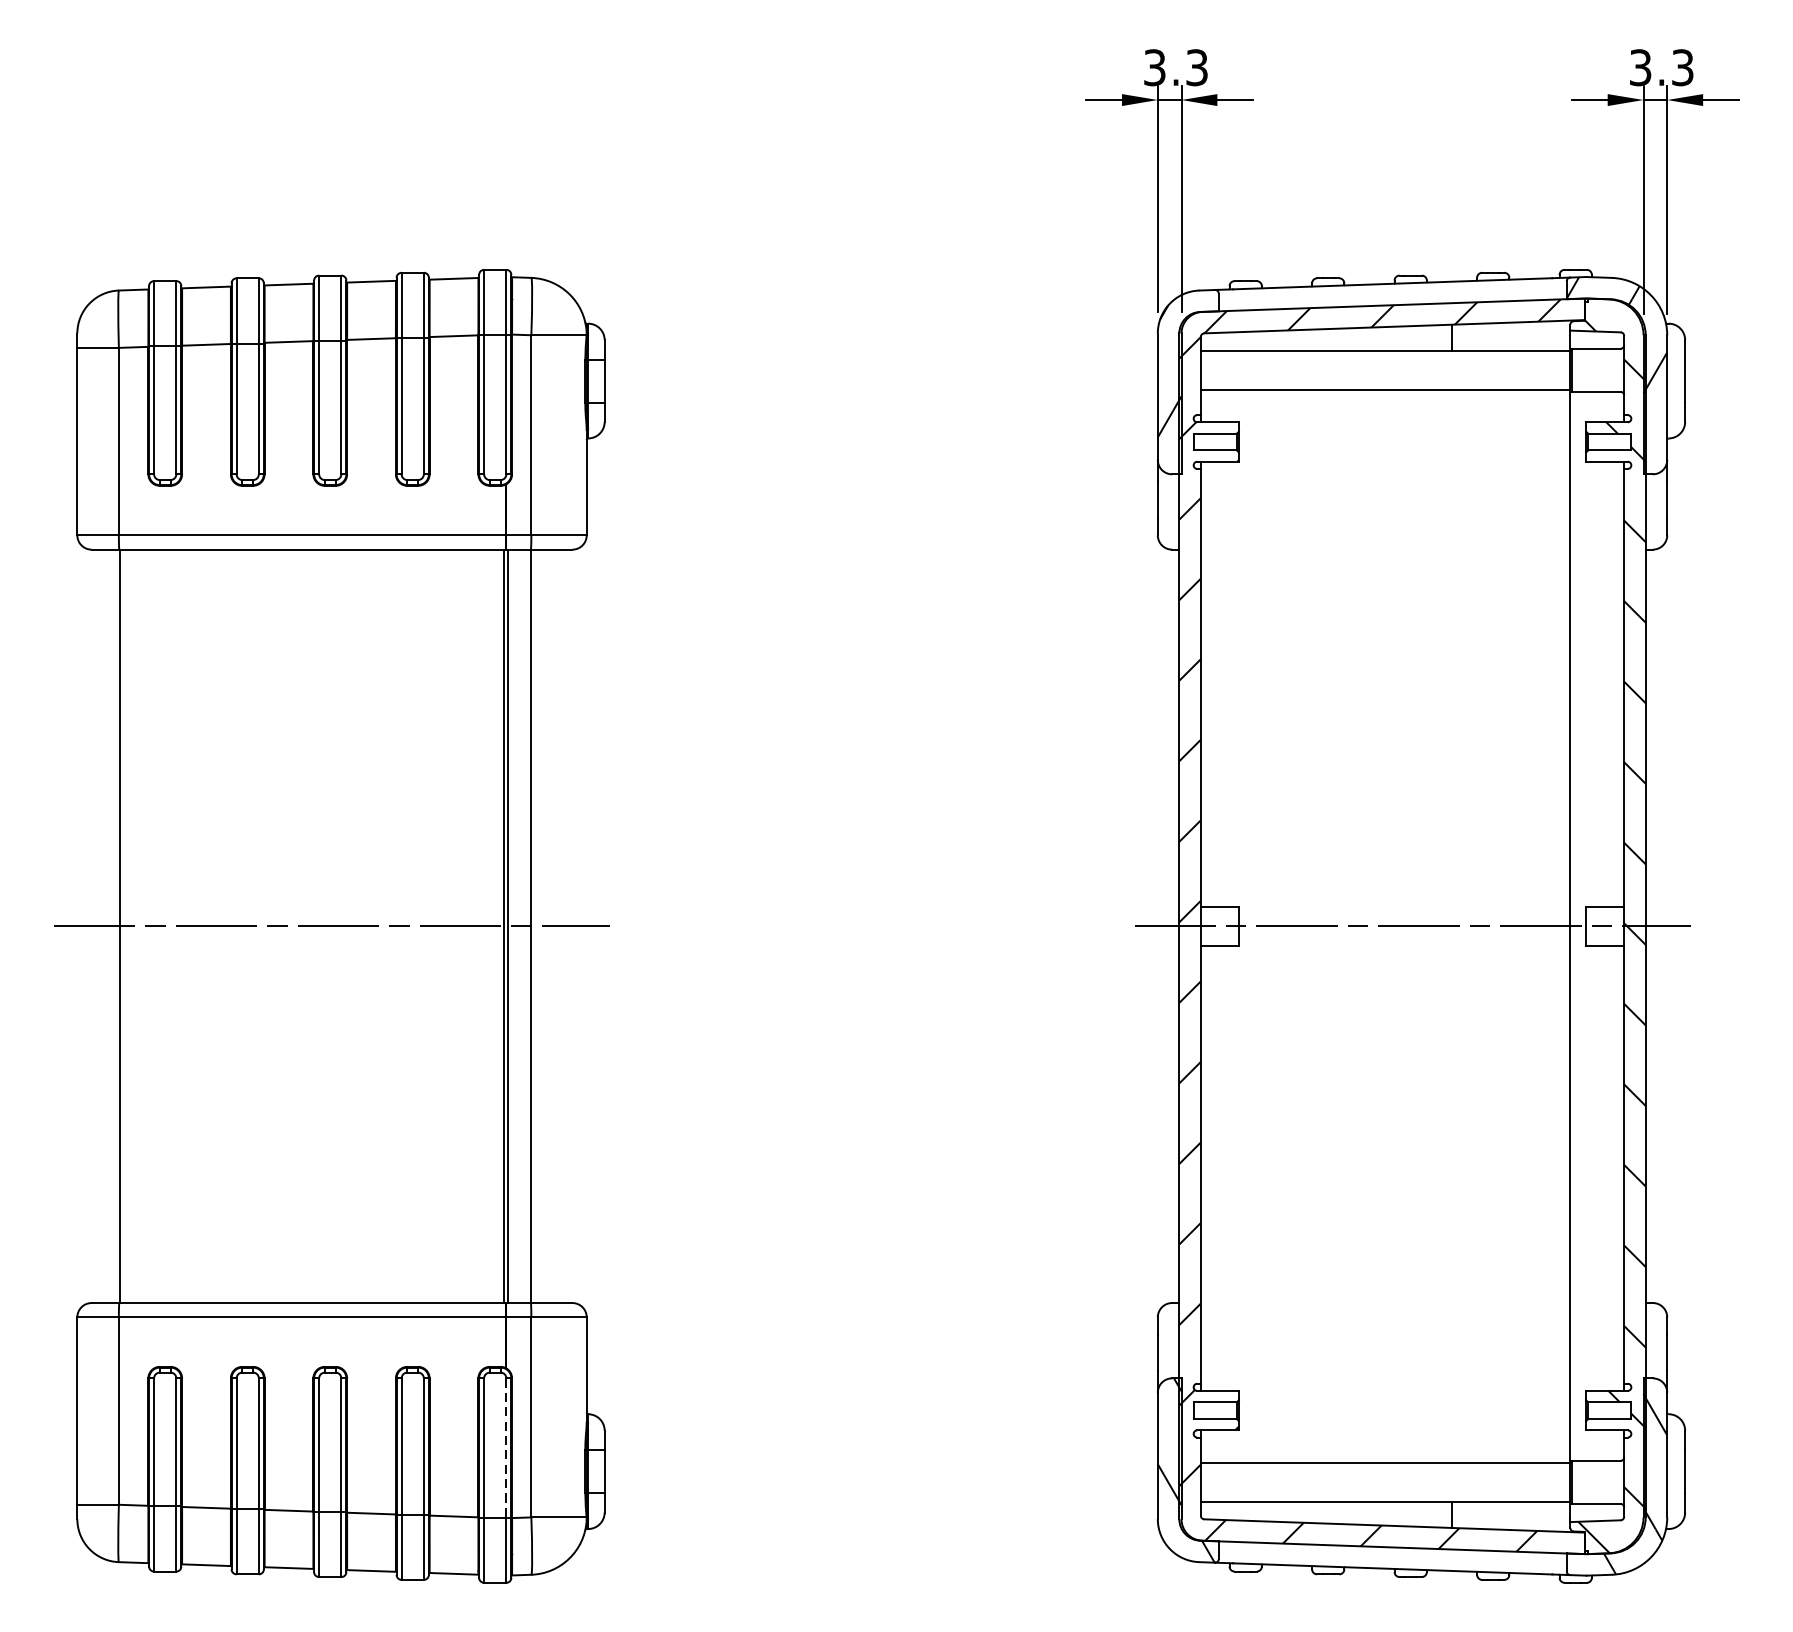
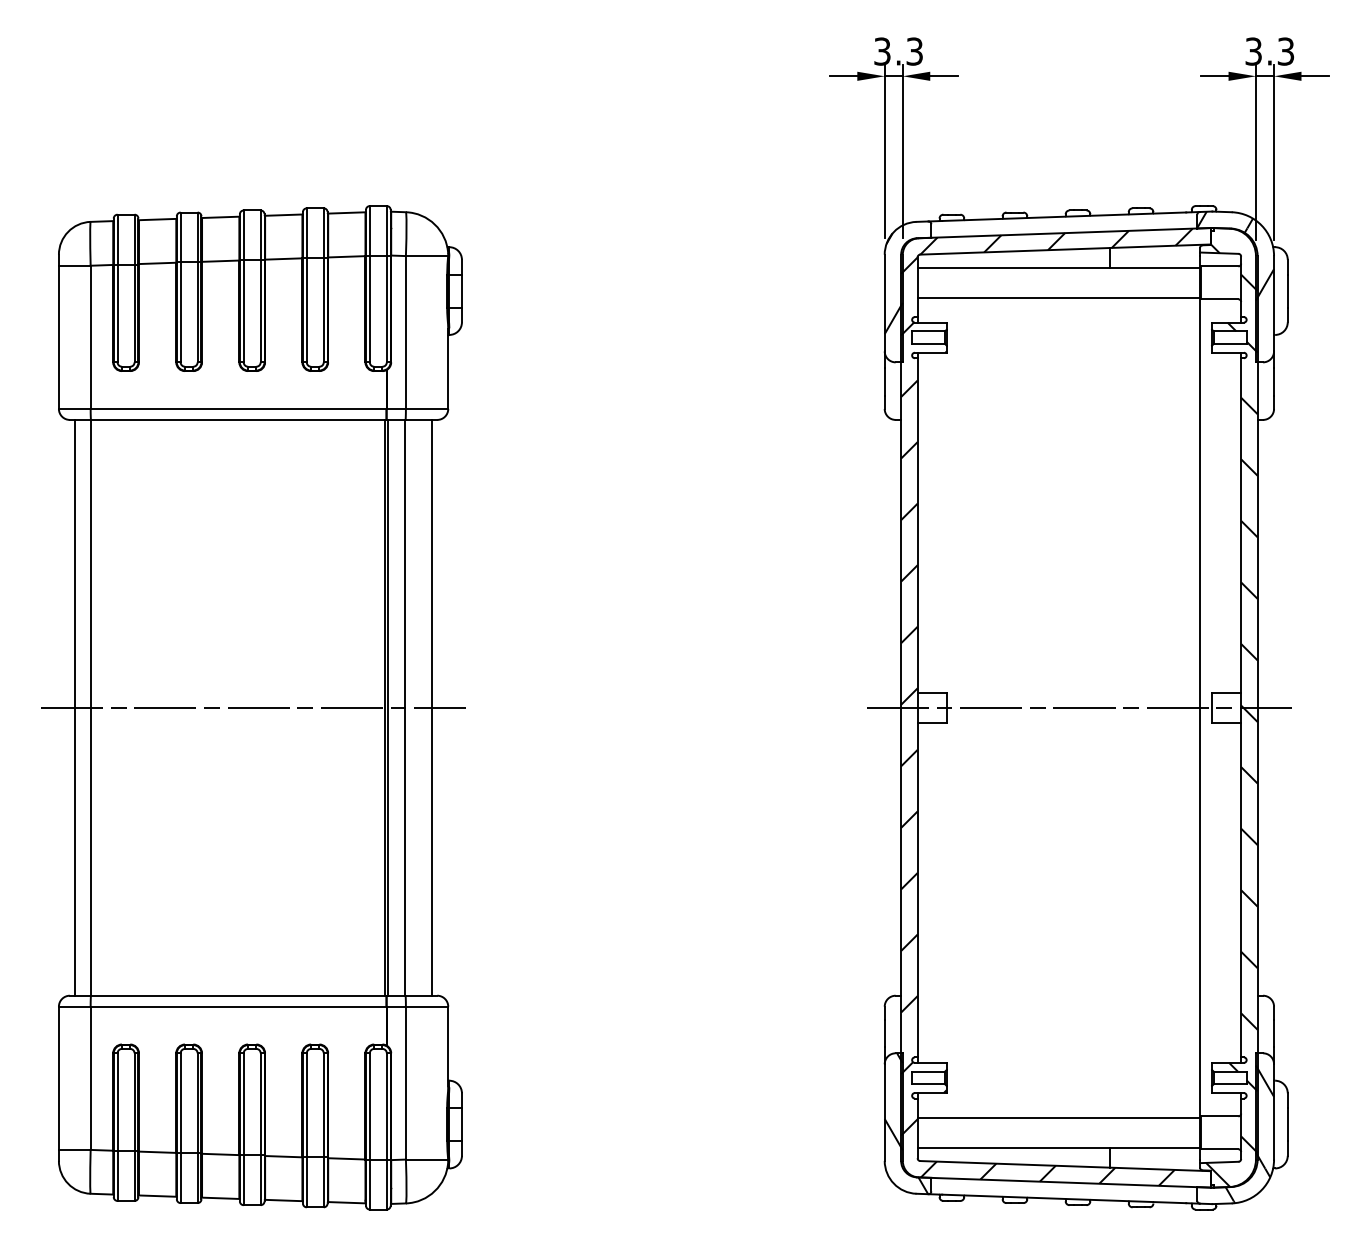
line: (99, 925) -> (75, 707), added
line: (564, 925) -> (431, 707), added
line: (505, 1447) -> (386, 1106), dashed -> solid

